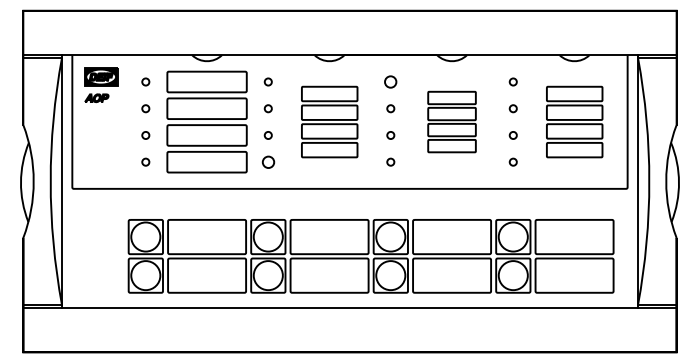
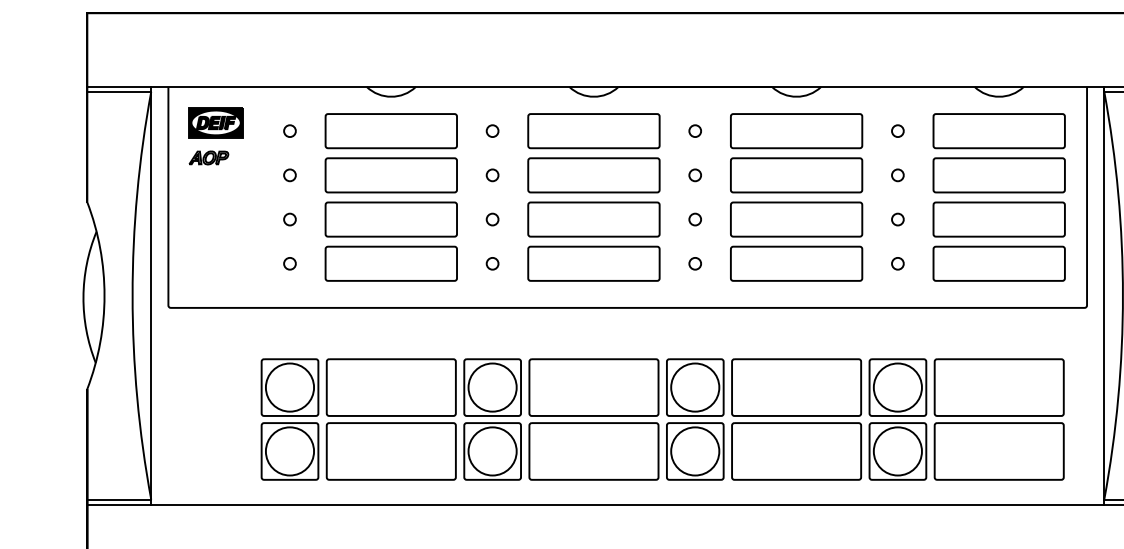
circle: (390, 81) -> (694, 130), size x0.62
part: (329, 121) -> (593, 196), size x1.43
part: (451, 121) -> (795, 196), size x1.67
part: (574, 121) -> (999, 196), size x1.43
circle: (267, 161) -> (491, 262), size x0.62

